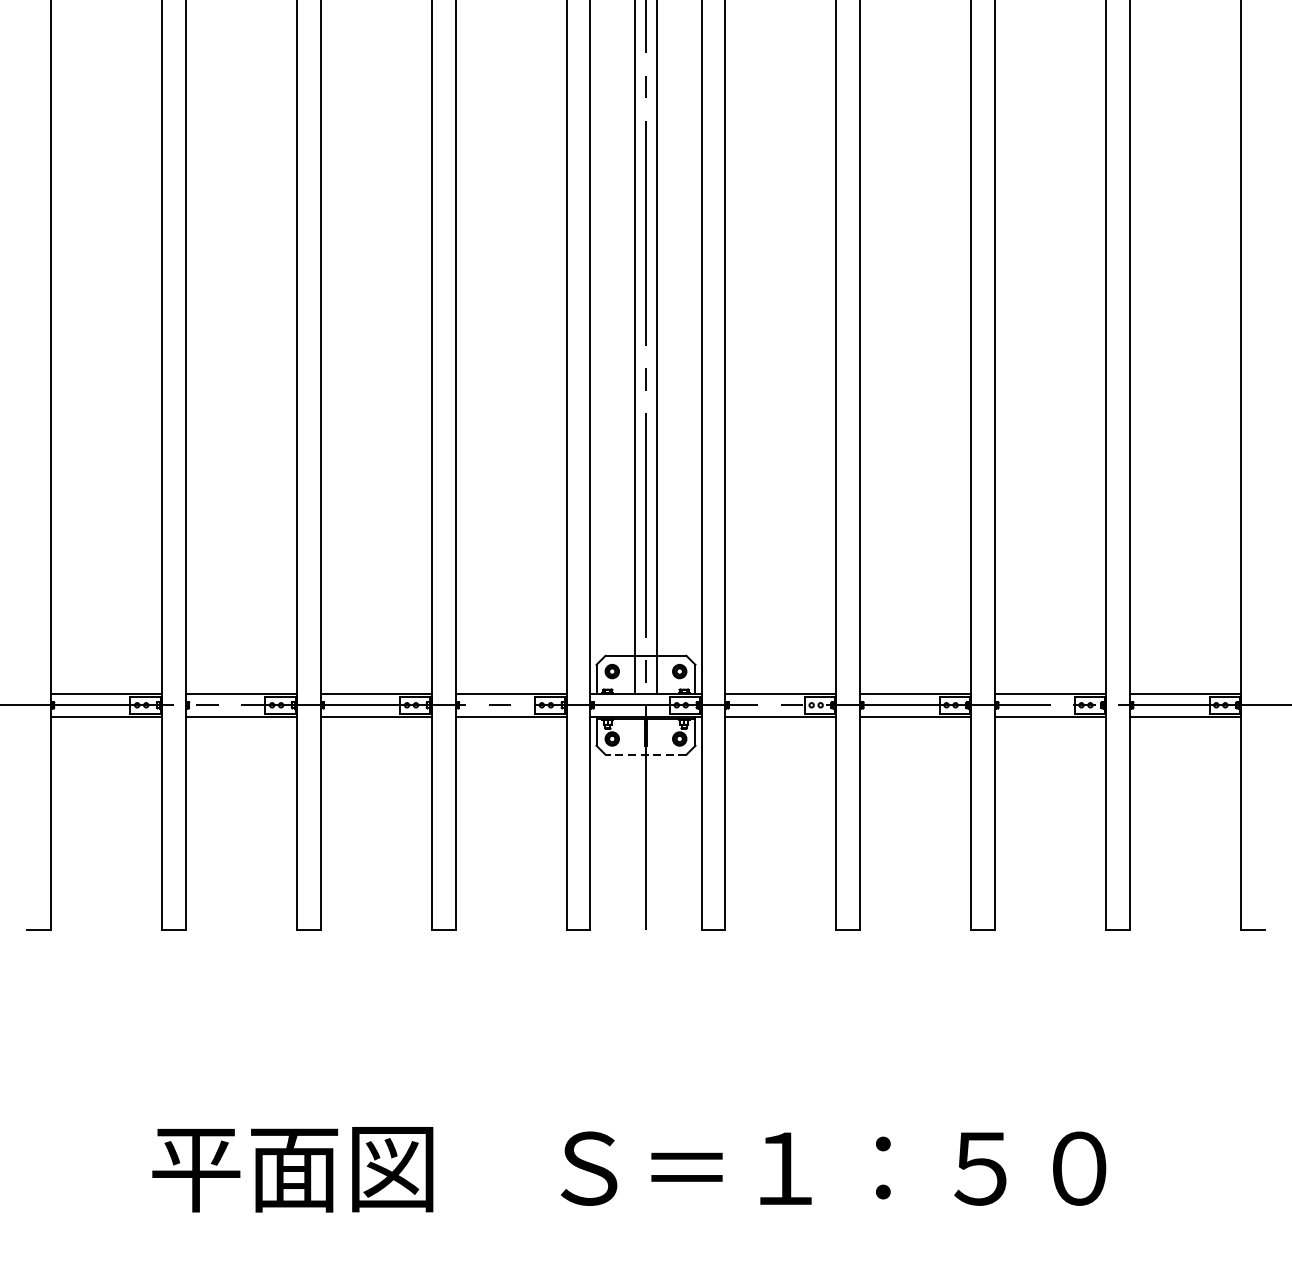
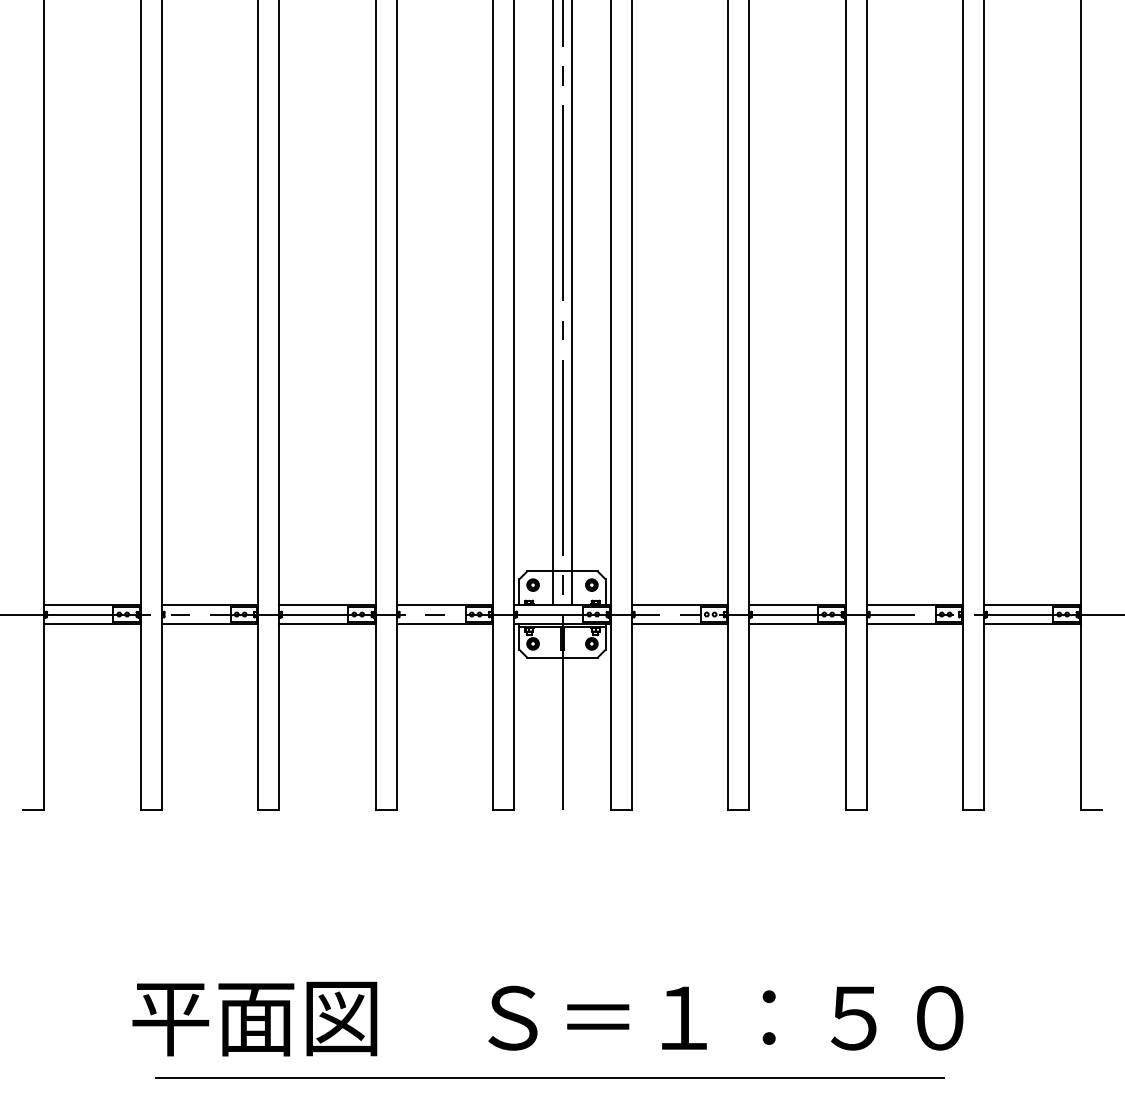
line: (646, 754) -> (562, 657), dashed -> solid
line: (631, 1236) -> (549, 1077), added

